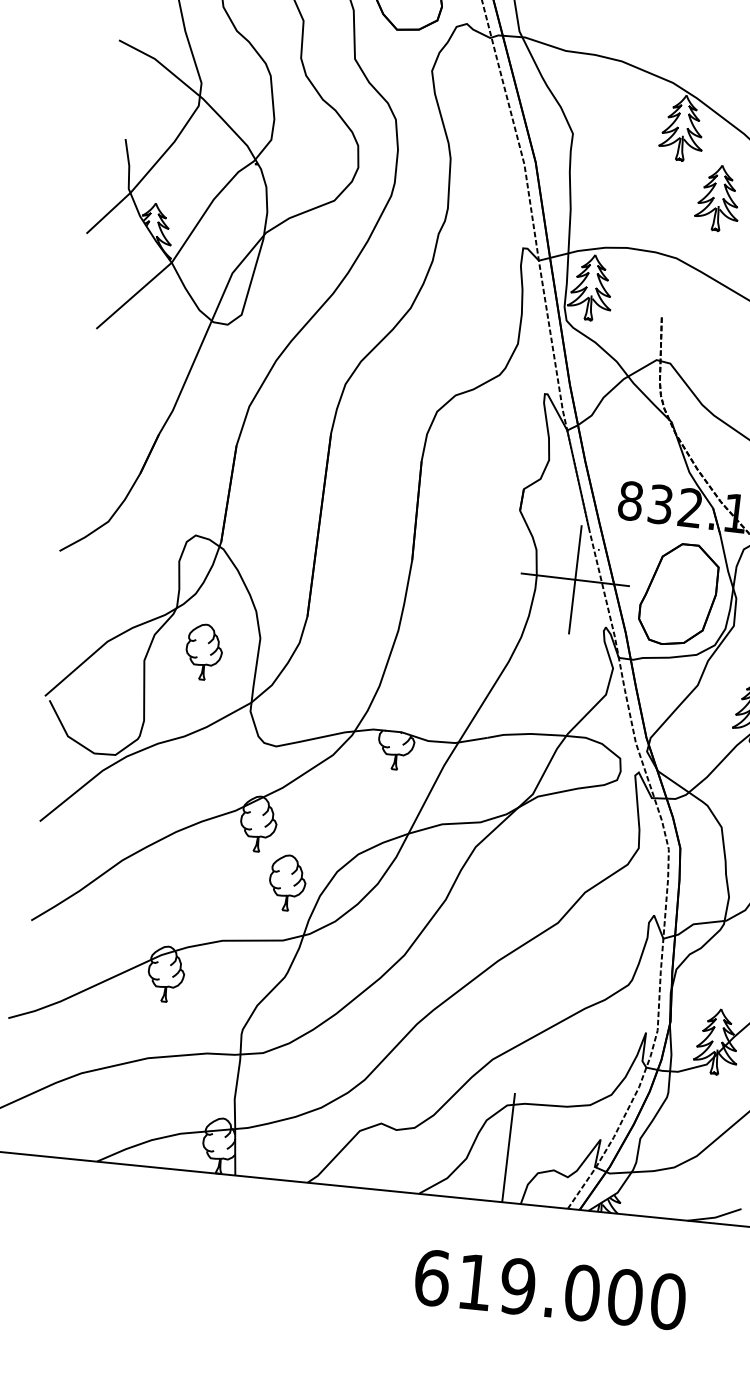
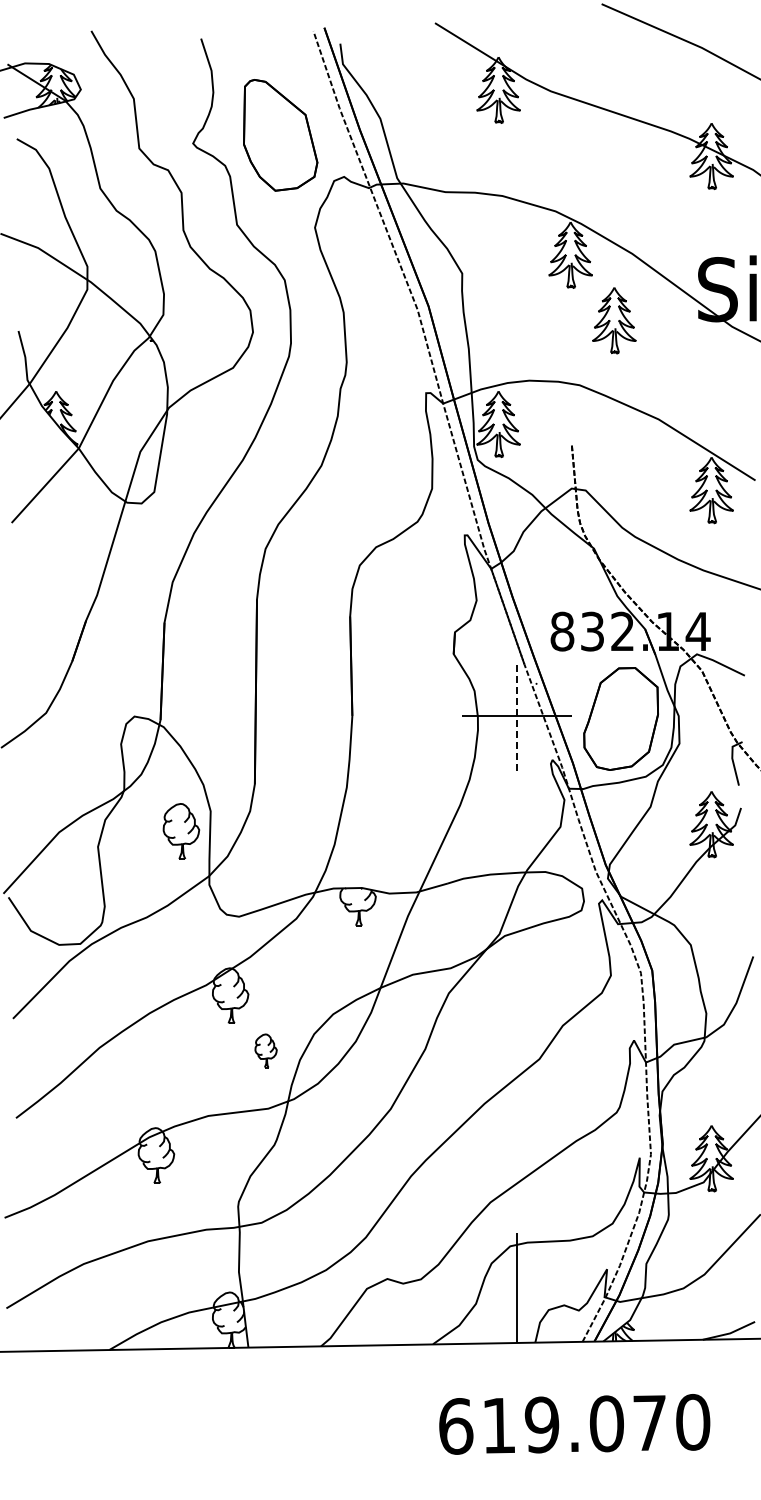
line: (575, 579) -> (516, 716), solid -> dashed
part: (204, 652) -> (181, 831), moved
part: (286, 882) -> (265, 1050), size x0.6
text: (625, 1296) -> (650, 1422), 619.000 -> 619.070

